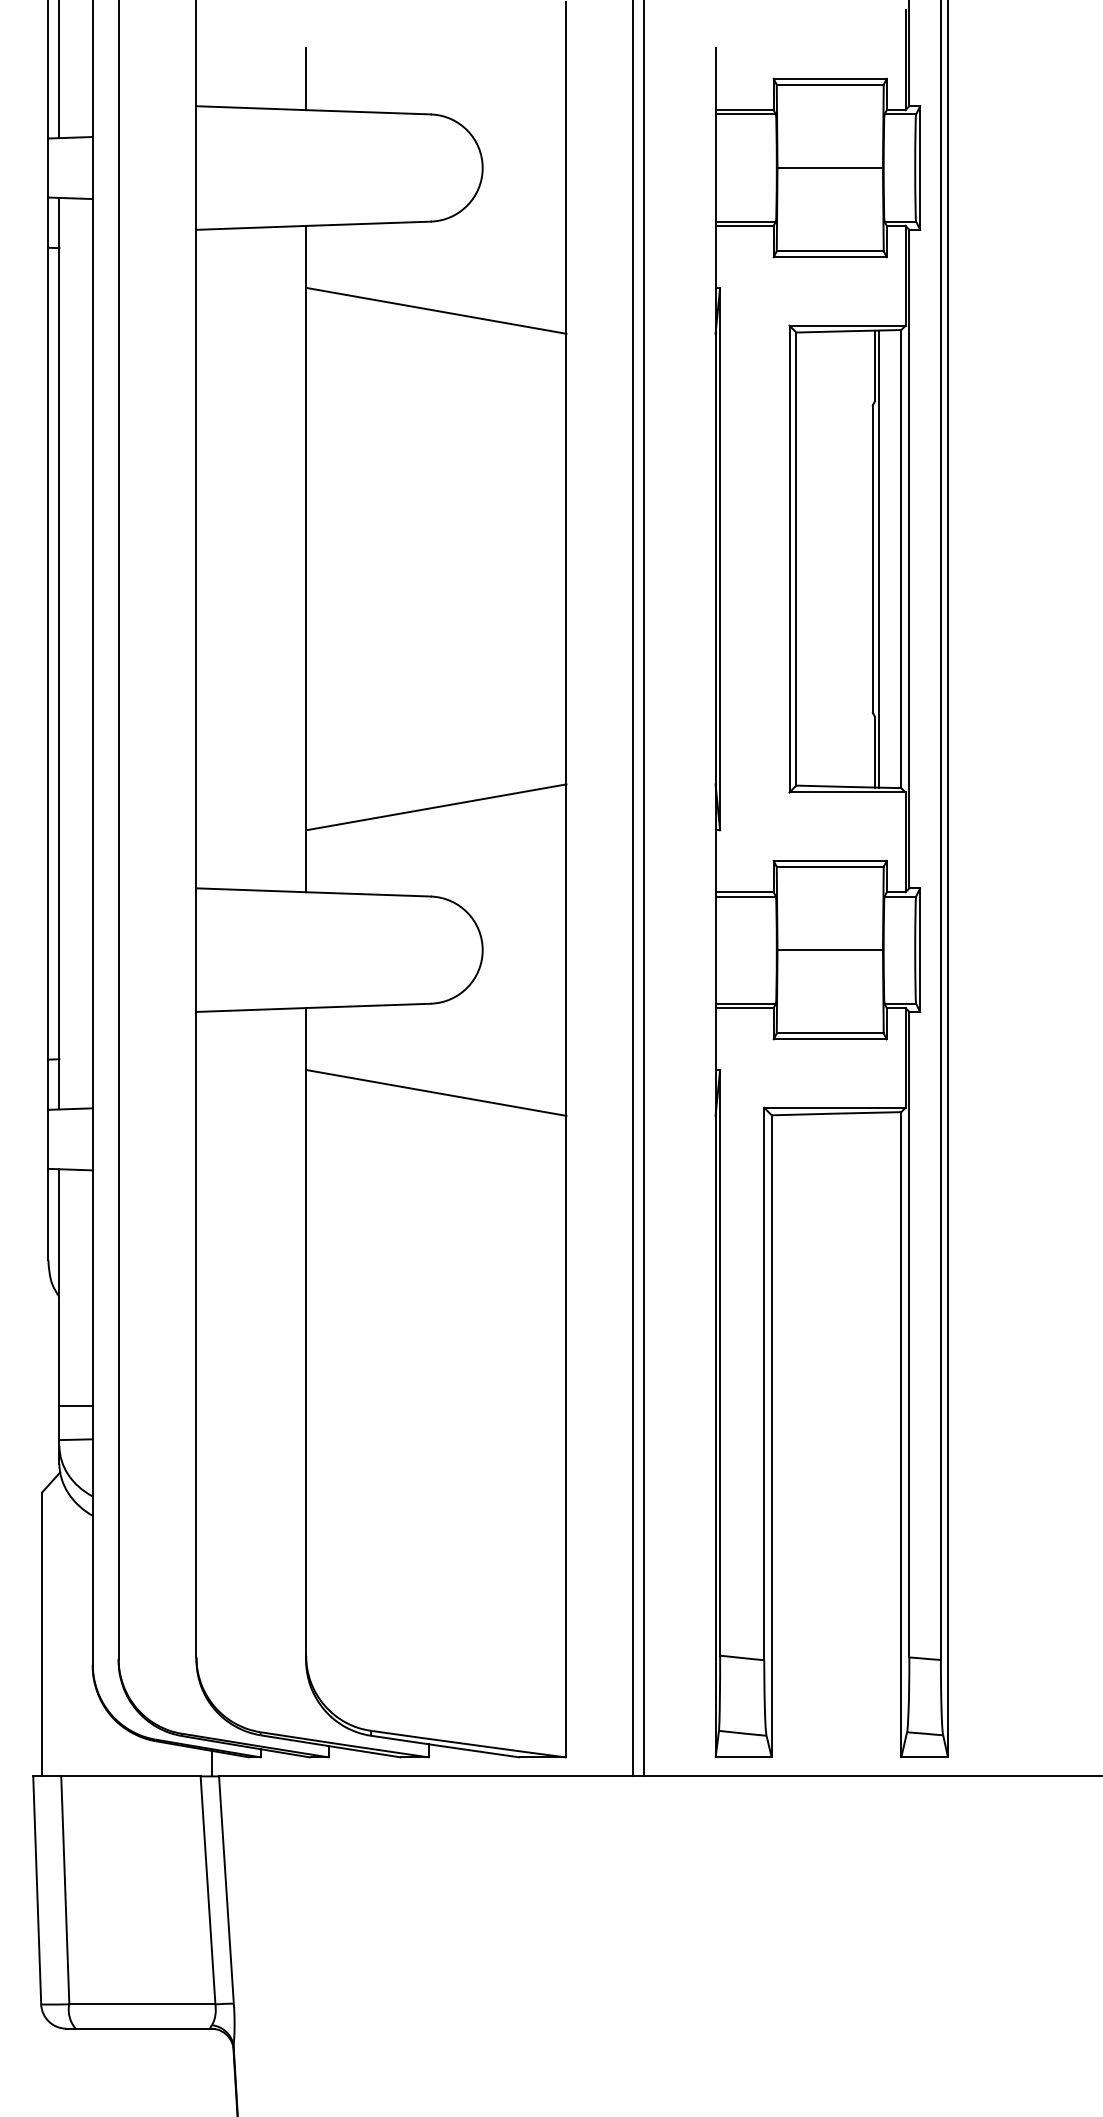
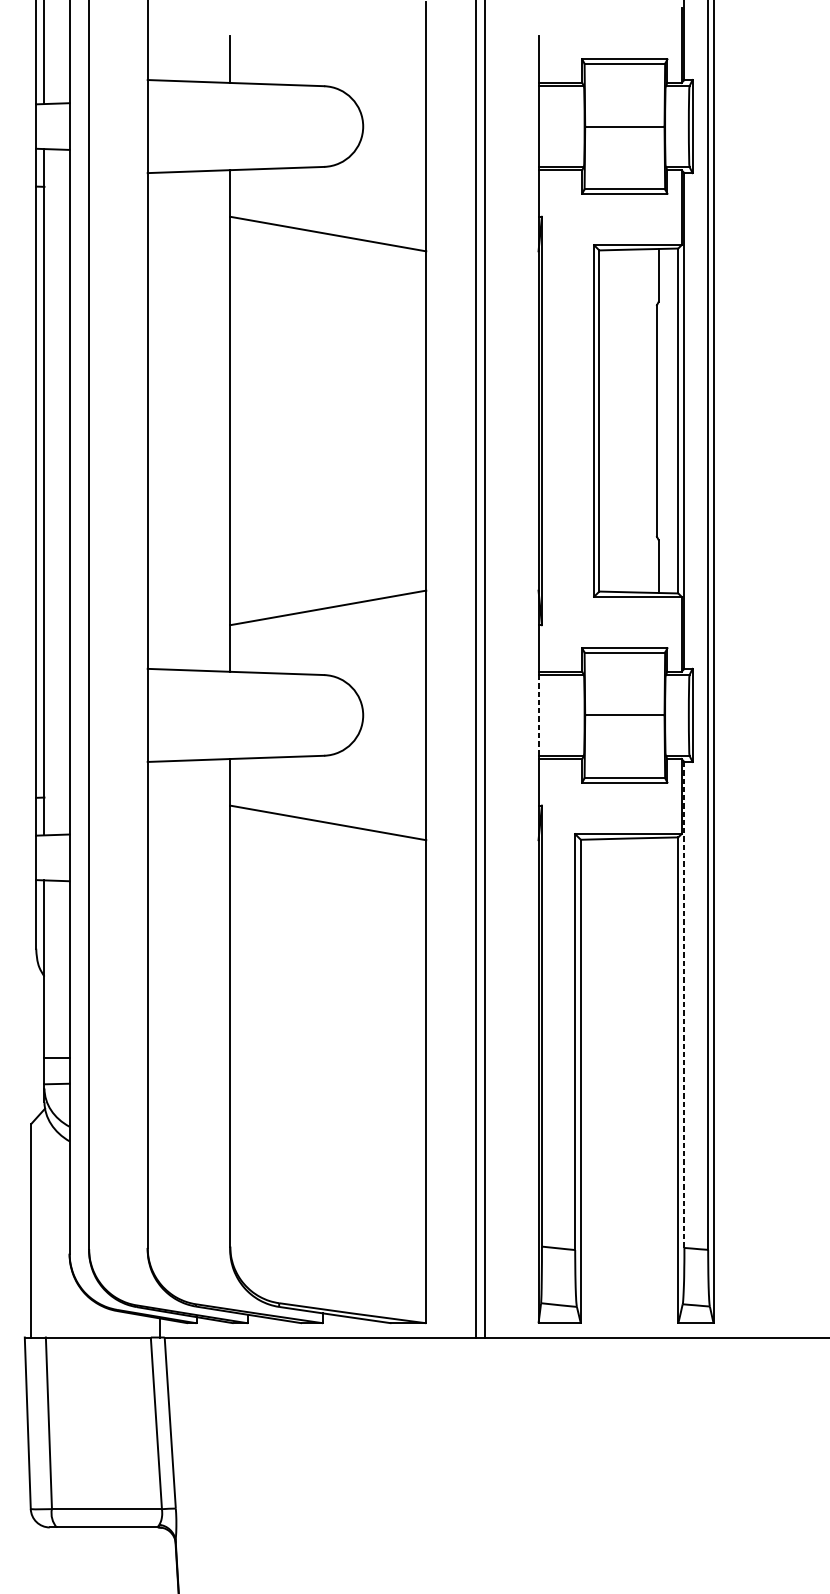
line: (879, 558) -> (661, 420), removed
line: (715, 950) -> (538, 715), solid -> dashed
line: (909, 1334) -> (684, 1004), solid -> dashed

